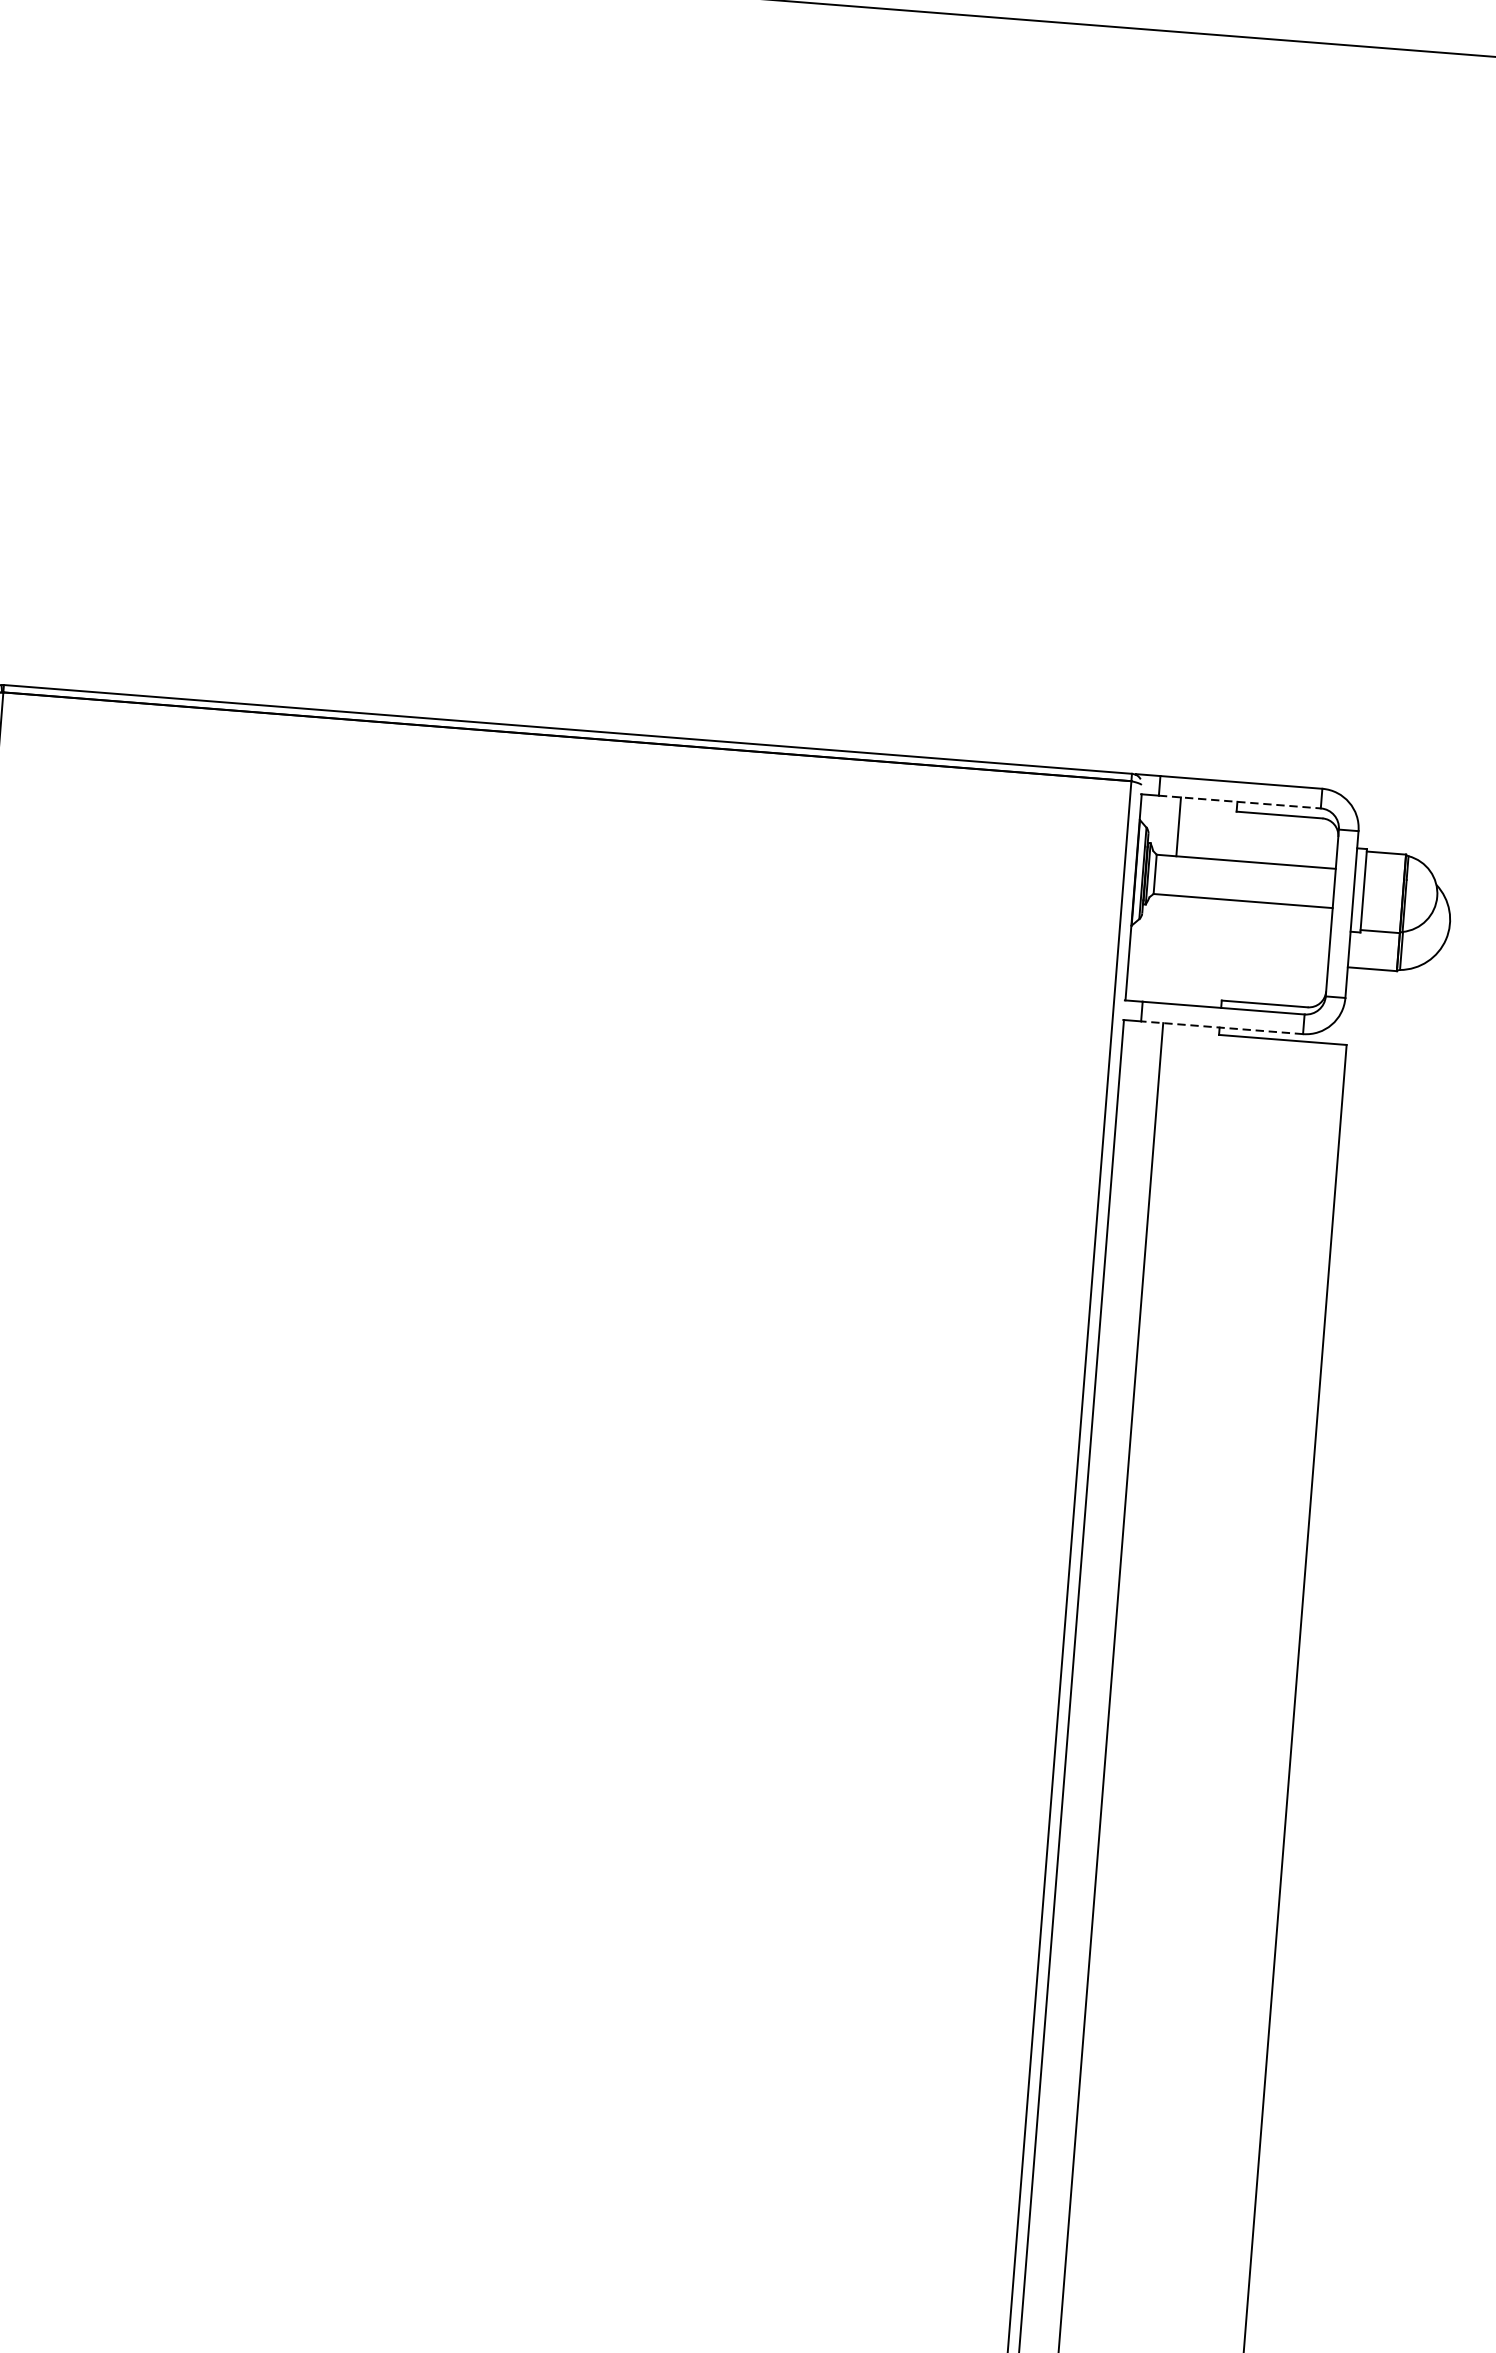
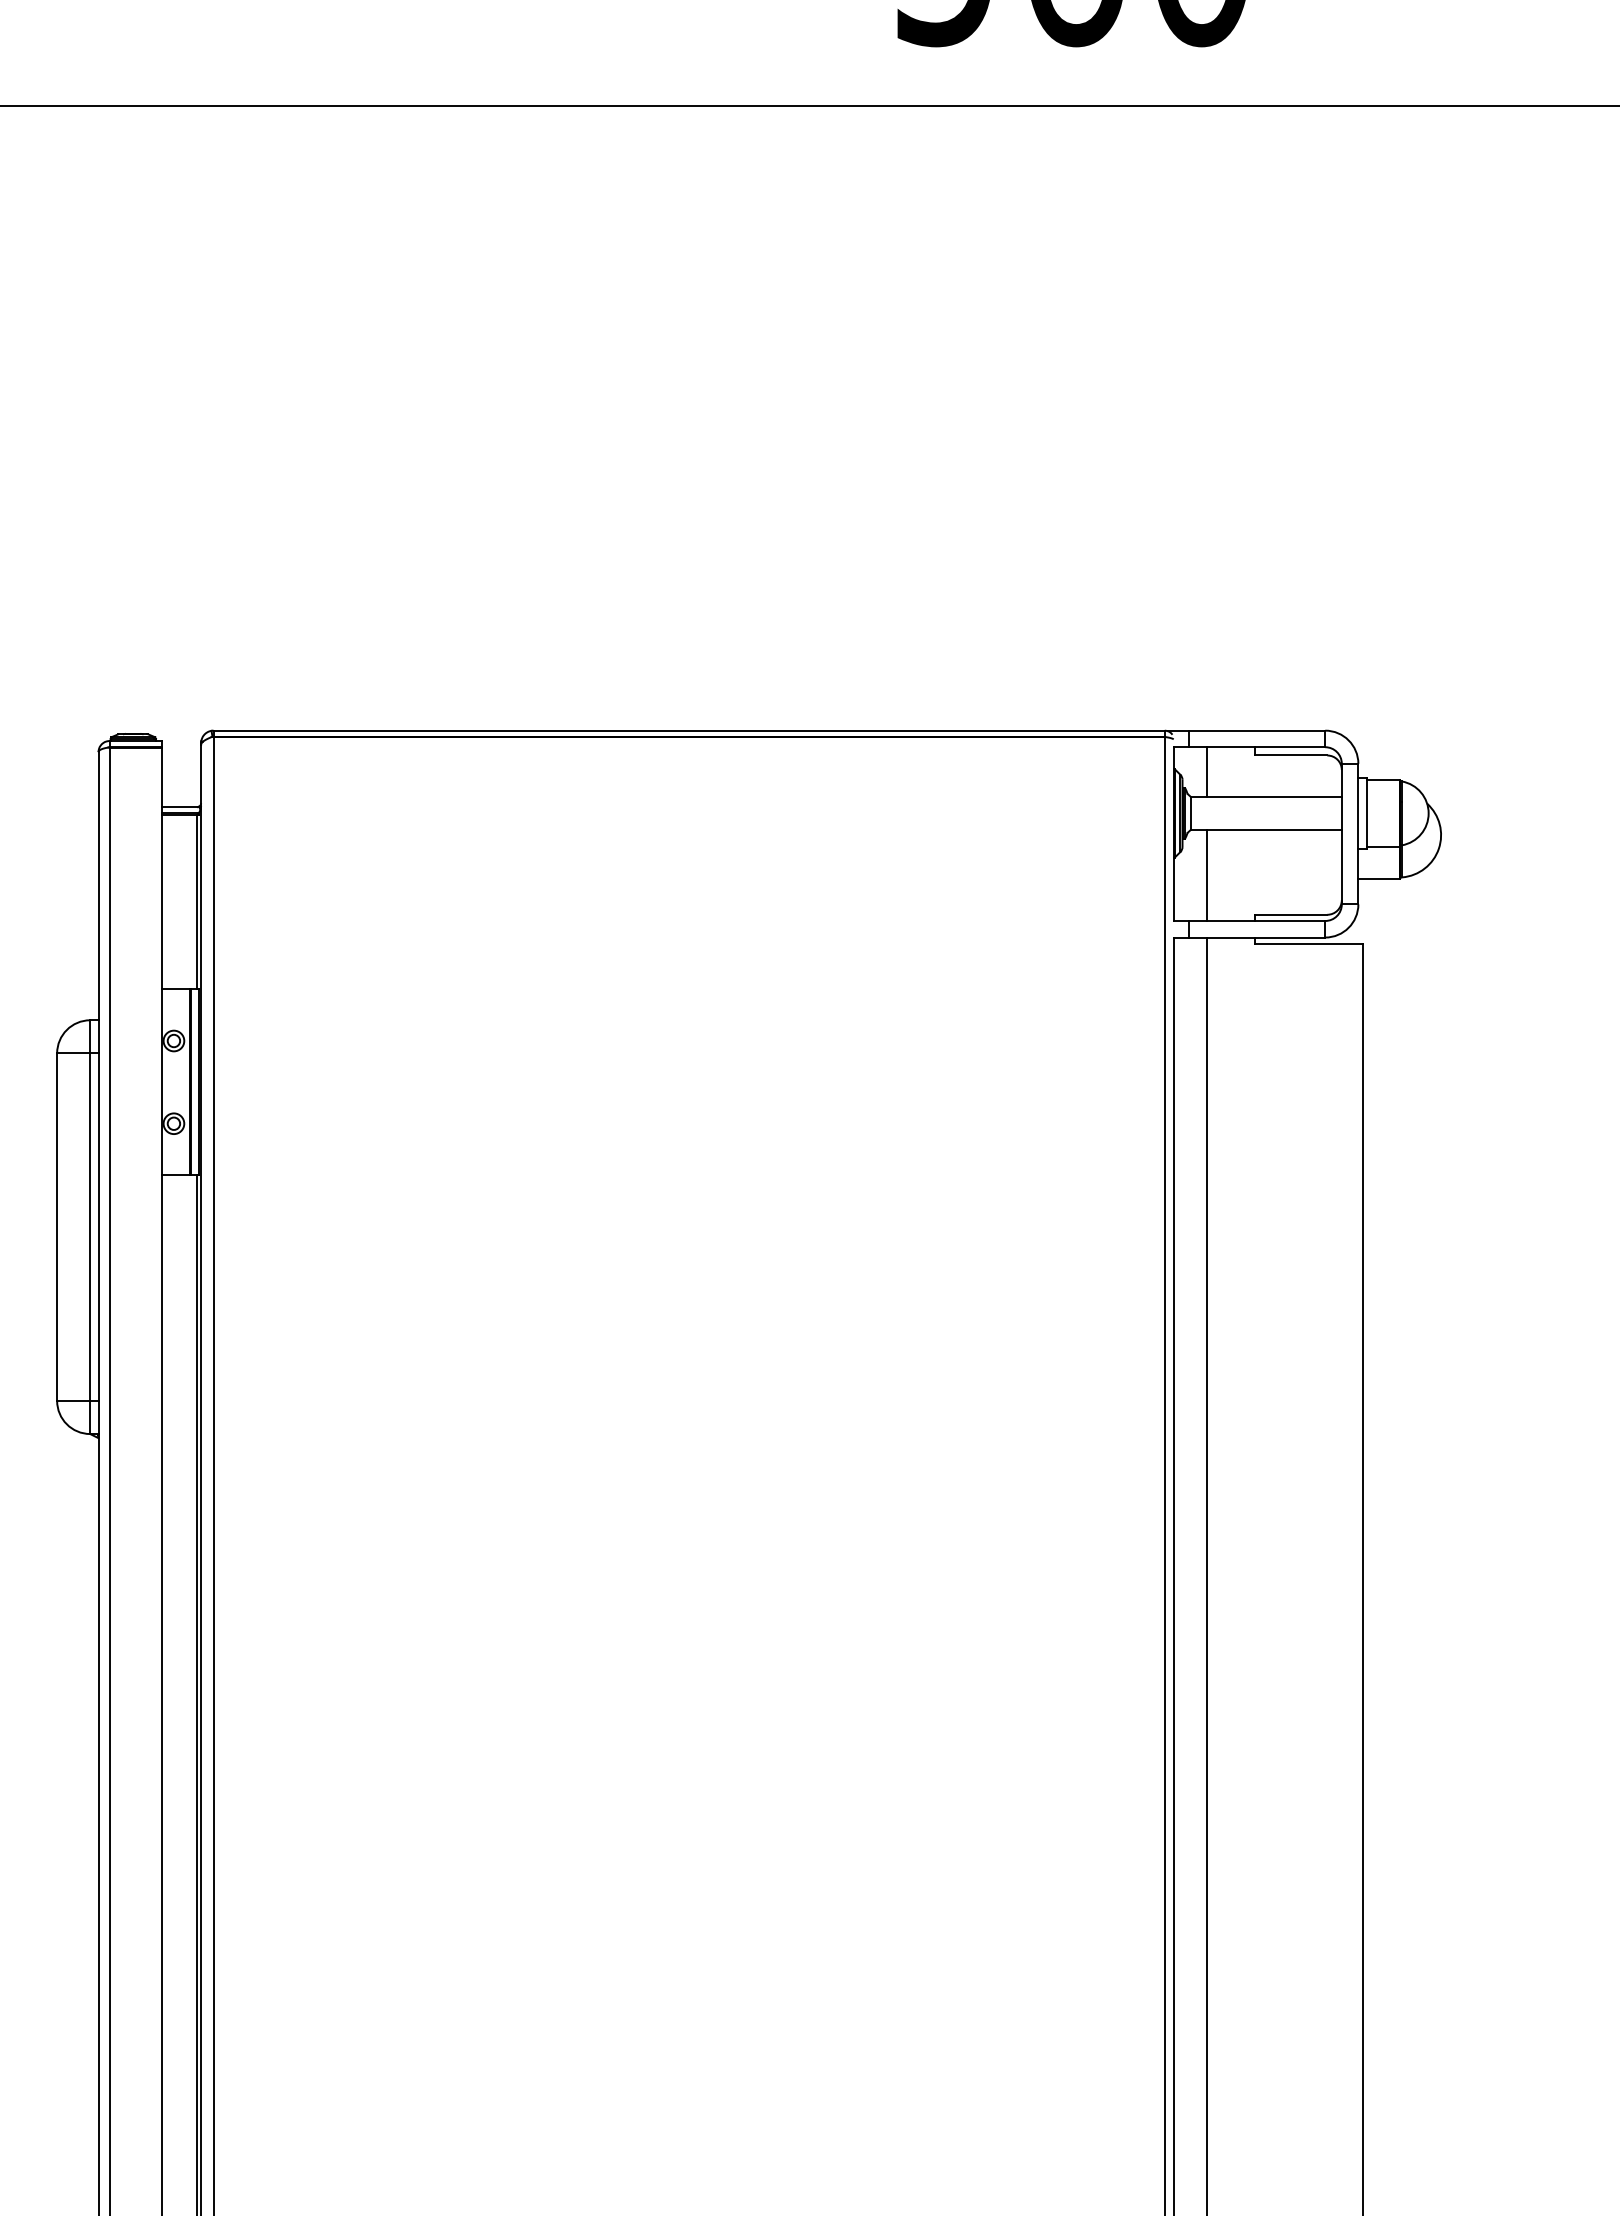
line: (1240, 802) -> (1257, 747), dashed -> solid
line: (1169, 948) -> (1207, 874), added
line: (1221, 1027) -> (1256, 937), dashed -> solid

